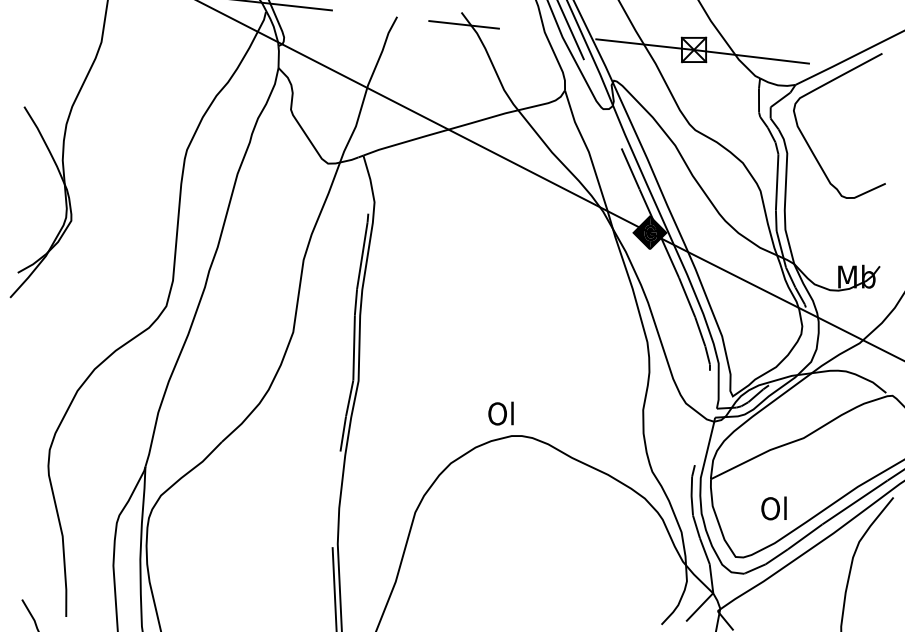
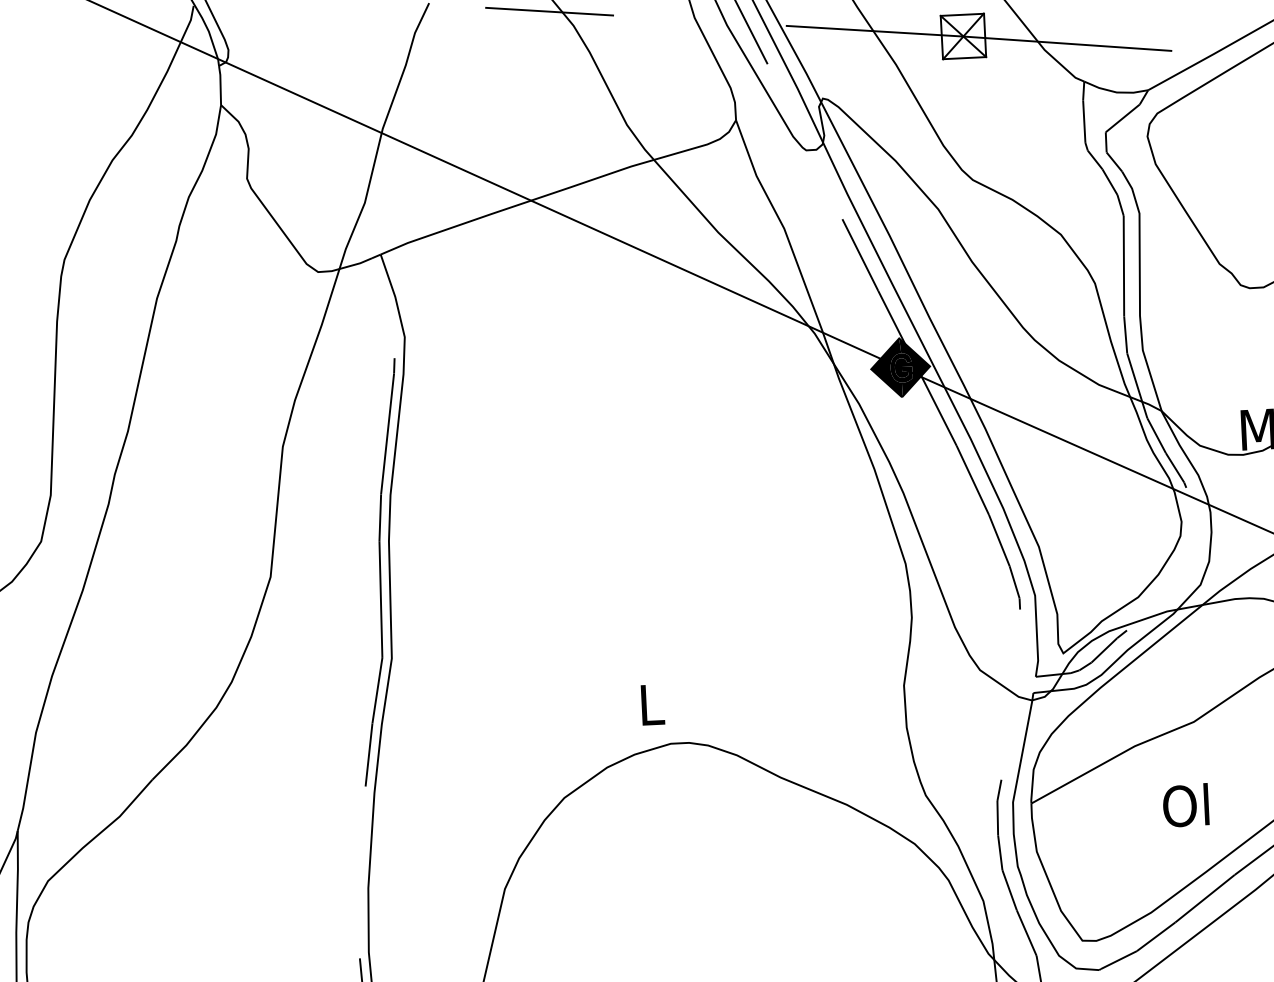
text: (500, 413) -> (648, 704), Ol -> L
text: (773, 508) -> (1185, 805), moved

